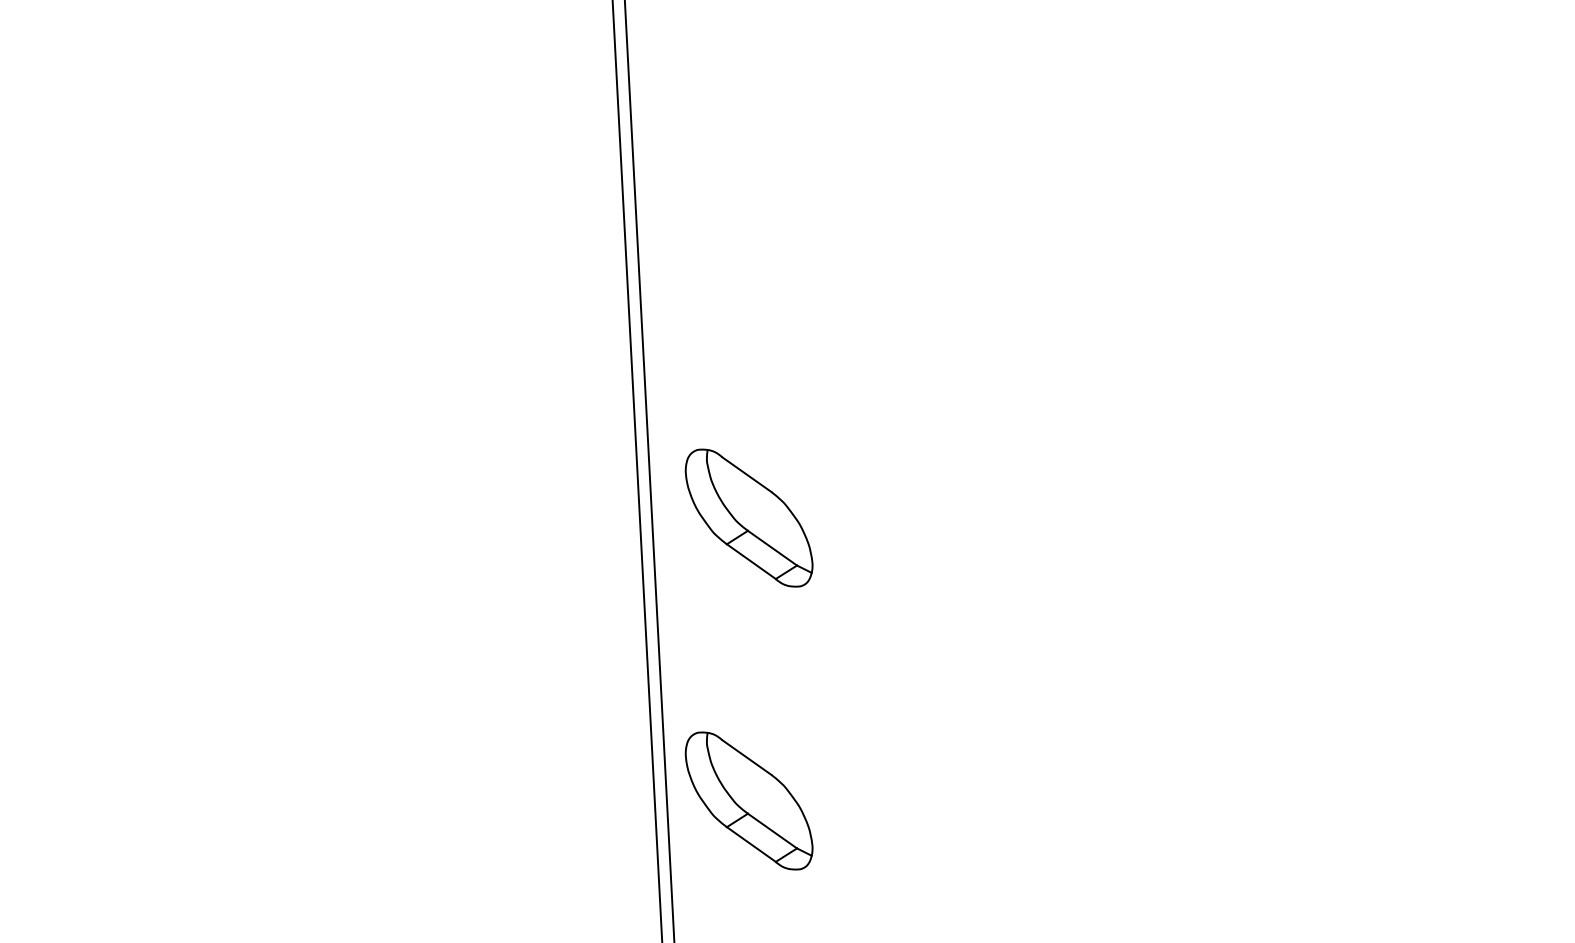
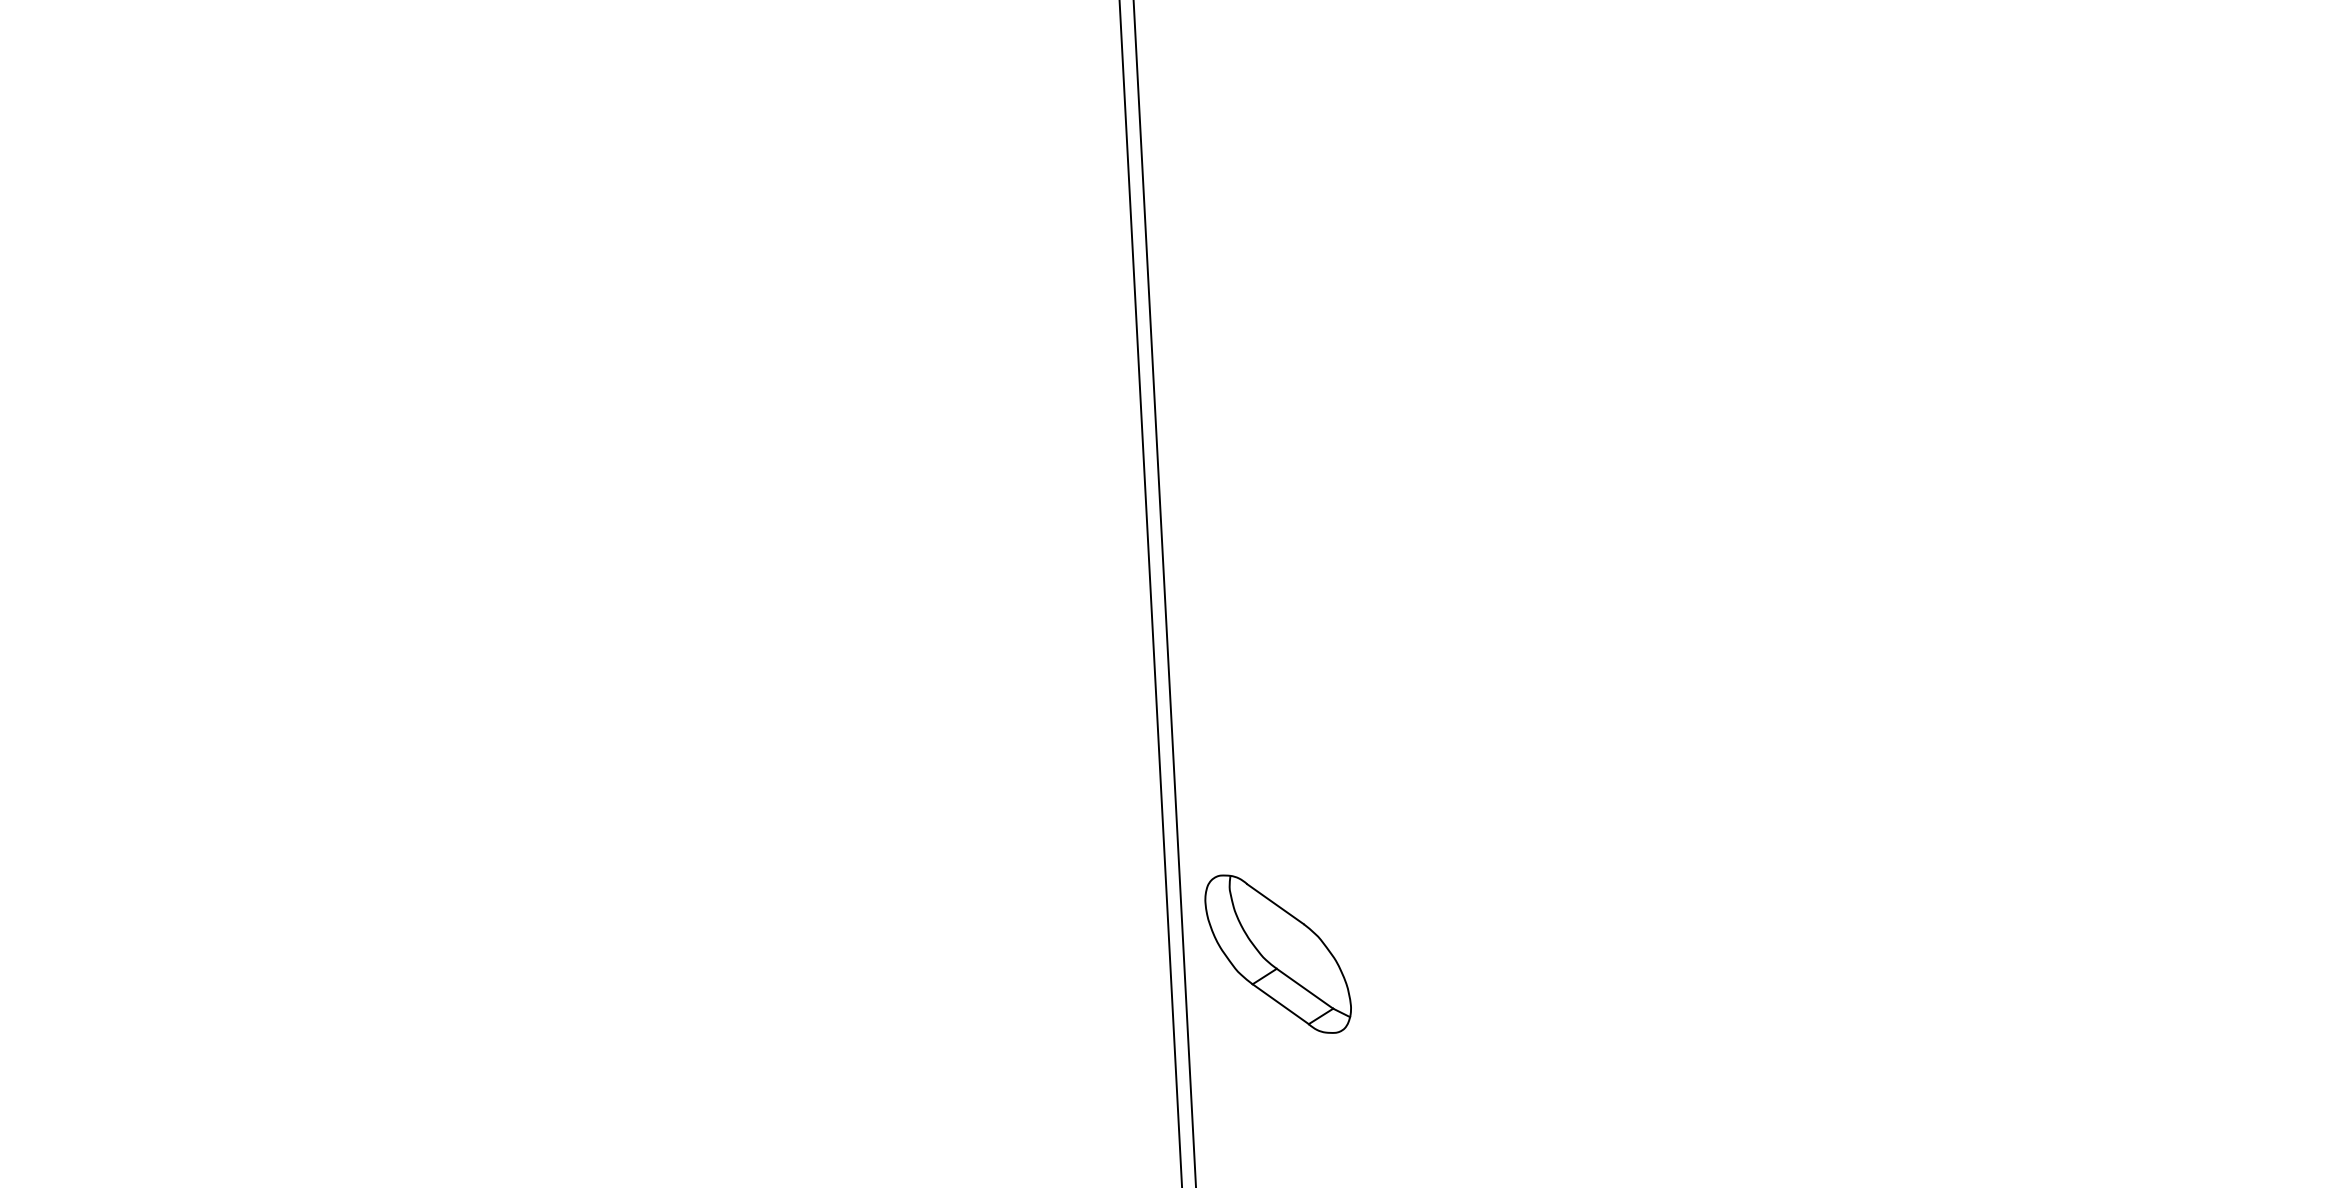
part: (748, 517) -> (1277, 628), removed

